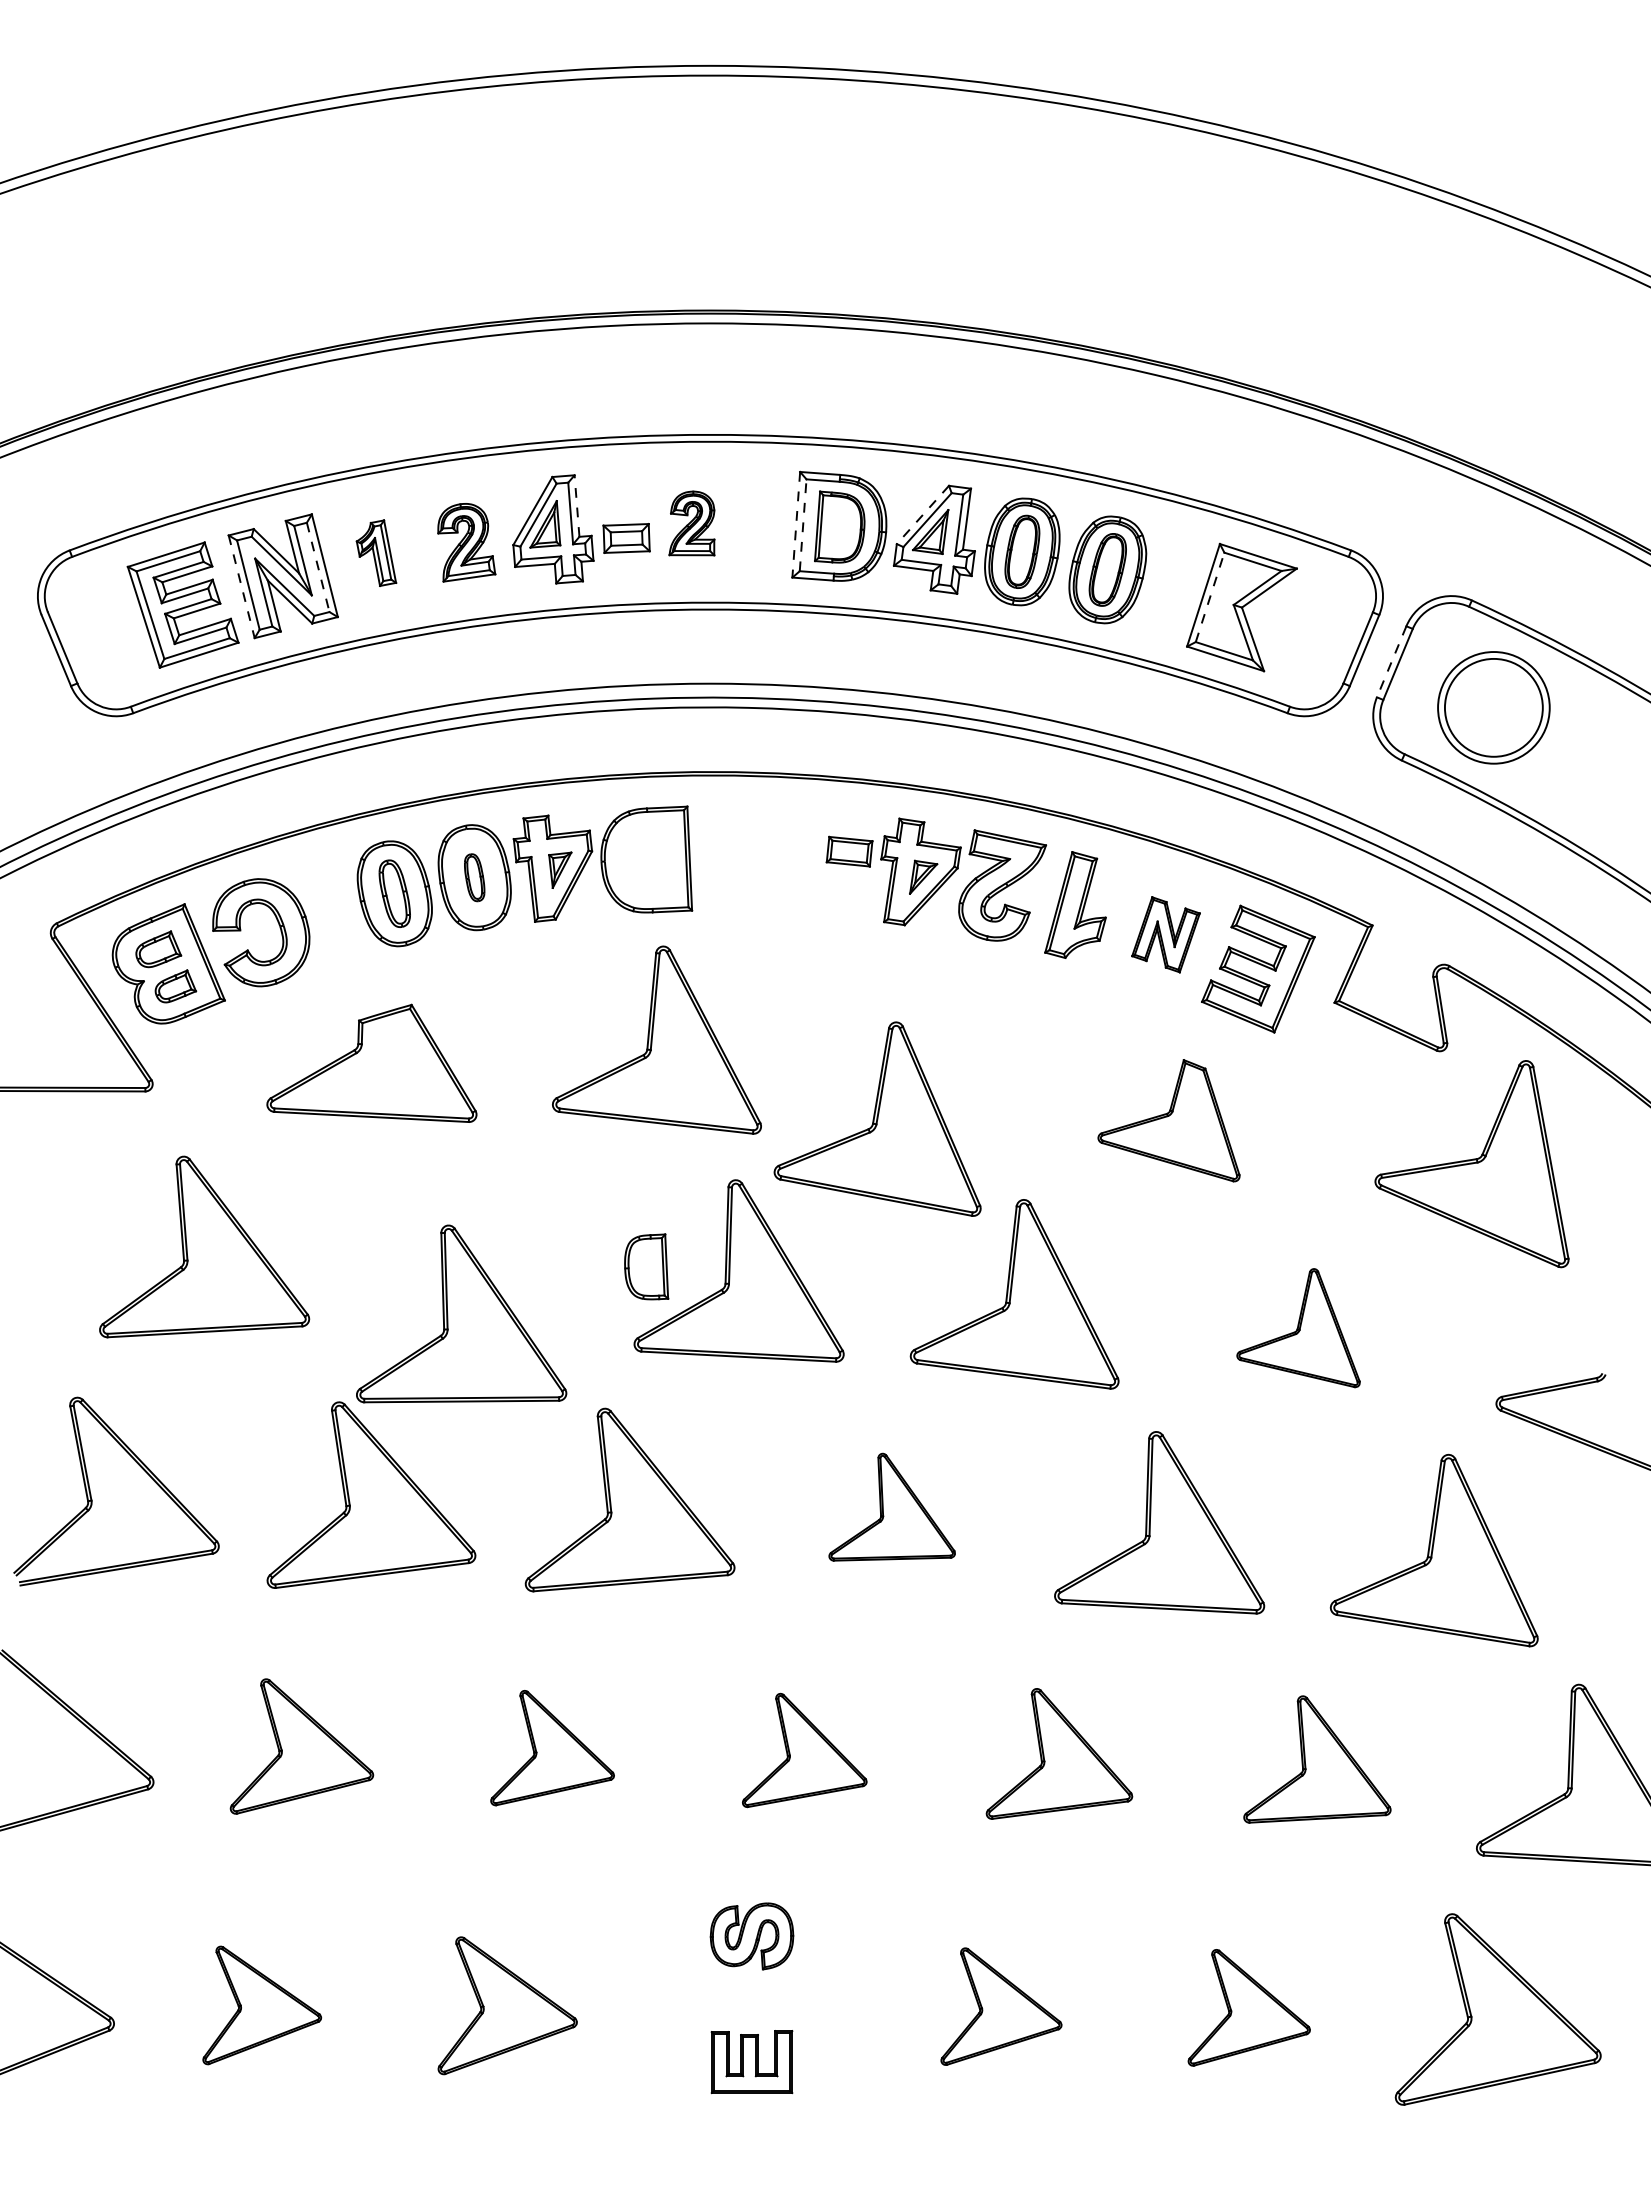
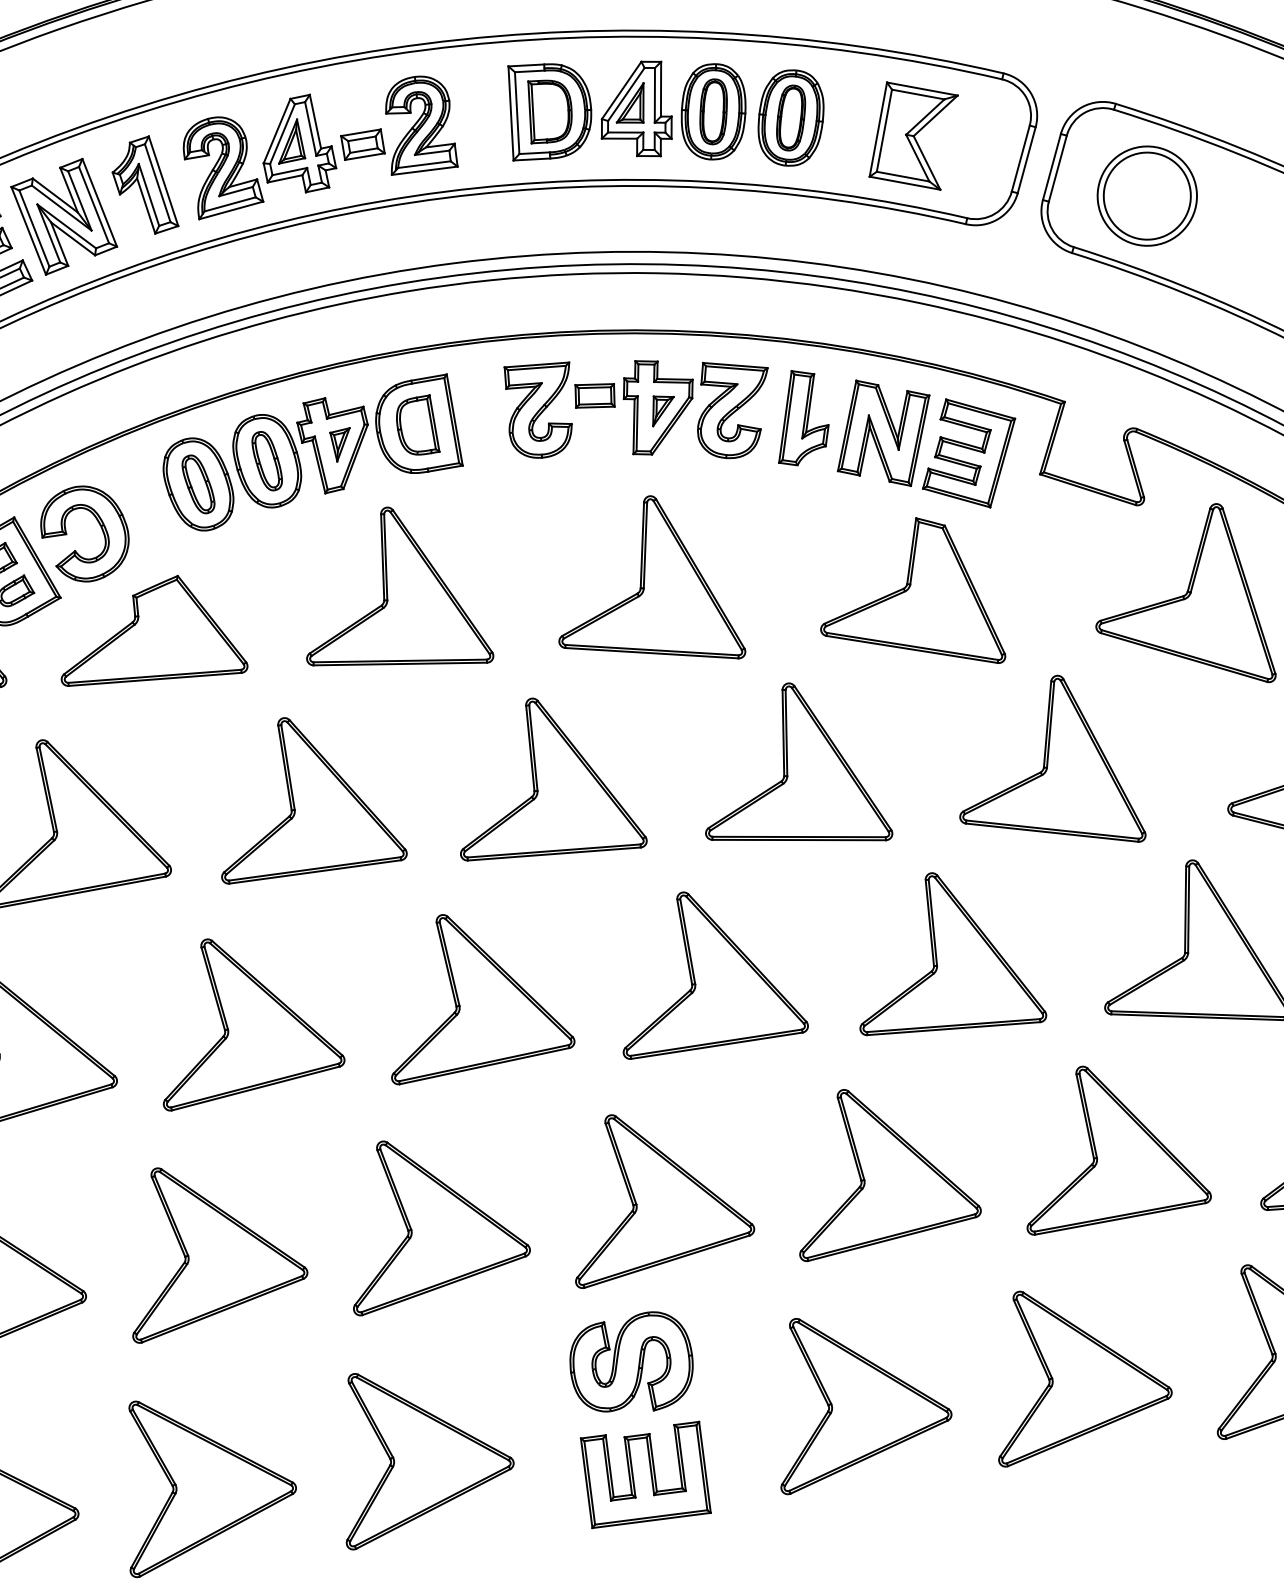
line: (577, 506) -> (315, 122), dashed -> solid
line: (922, 515) -> (621, 90), dashed -> solid
part: (691, 523) -> (418, 124), size x1.67
line: (796, 524) -> (511, 113), dashed -> solid
line: (803, 524) -> (517, 112), dashed -> solid
part: (466, 542) -> (222, 166), size x1.43
part: (376, 552) -> (143, 185), size x1.67
line: (318, 567) -> (94, 205), dashed -> solid
line: (241, 586) -> (28, 230), dashed -> solid
line: (1210, 597) -> (884, 130), dashed -> solid
line: (1391, 662) -> (1051, 167), dashed -> solid
part: (787, 859) -> (541, 409), added
part: (474, 877) -> (266, 461), size x1.43
part: (1165, 934) -> (883, 433), size x1.67
part: (656, 1039) -> (391, 590), moved
part: (371, 1062) -> (148, 631), moved
part: (877, 1118) -> (644, 583), moved
part: (1168, 1120) -> (906, 597), size x1.43
part: (646, 1266) -> (416, 425), moved
part: (461, 1313) -> (305, 794), moved
part: (1298, 1327) -> (1044, 764), size x1.67
part: (891, 1507) -> (706, 969), size x1.67
part: (301, 1746) -> (212, 1247), size x1.43
part: (552, 1747) -> (434, 1219), size x1.67
part: (804, 1750) -> (656, 1194), size x1.67
part: (1059, 1753) -> (882, 1167), size x1.43
part: (1317, 1759) -> (1110, 1144), size x1.43
part: (751, 1936) -> (631, 1364), size x1.67
part: (262, 2005) -> (207, 1480), size x1.67
part: (507, 2005) -> (423, 1452), size x1.43
part: (1001, 2006) -> (859, 1397), size x1.67
part: (1249, 2007) -> (1078, 1370), size x1.67
part: (751, 2061) -> (645, 1474), size x1.67

